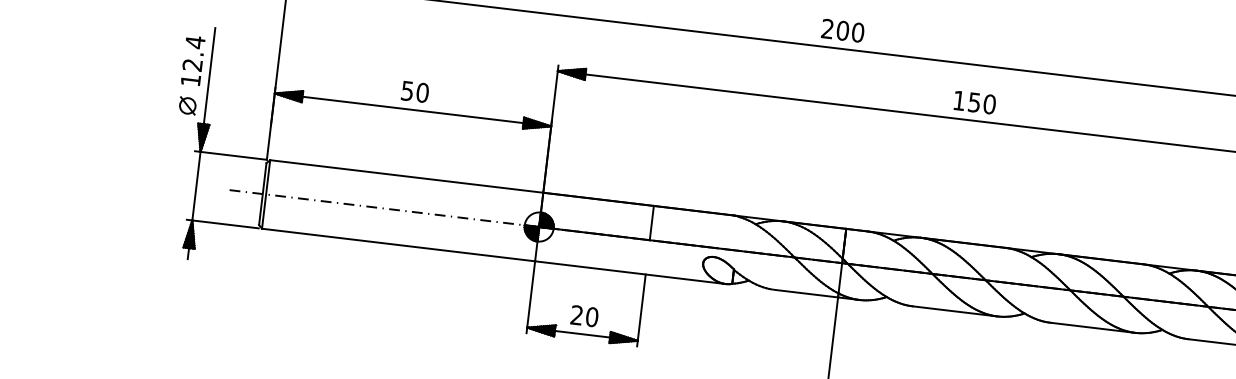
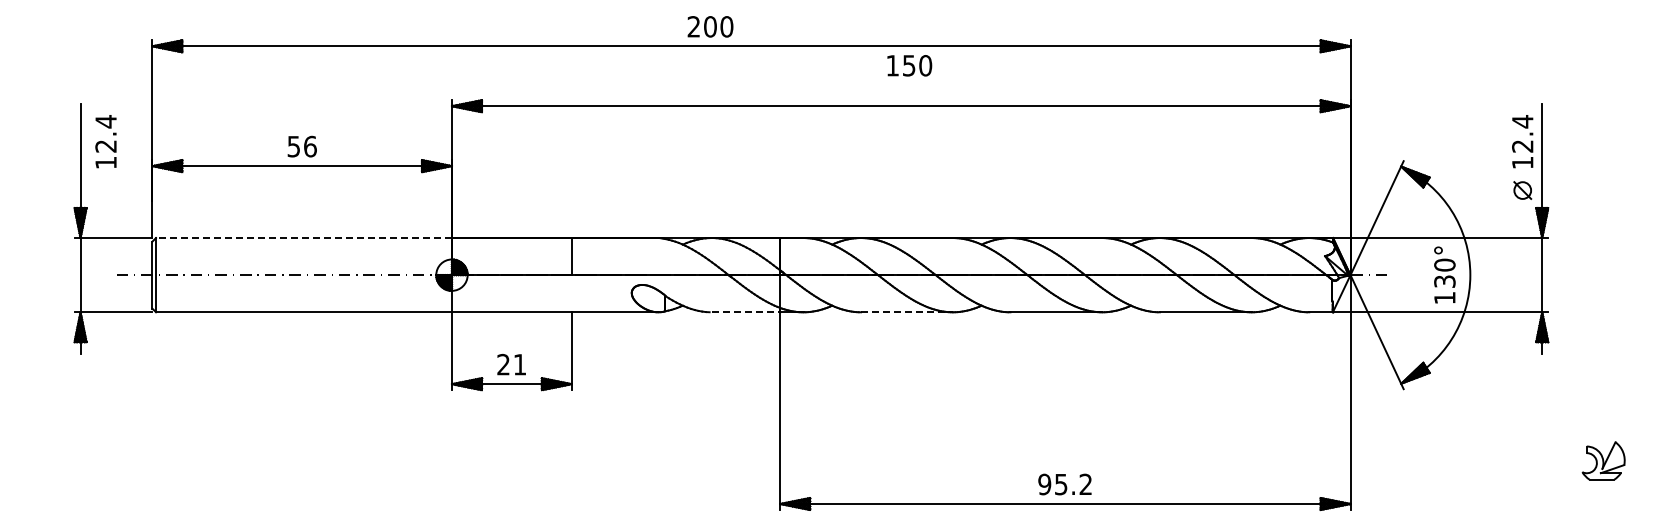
text: (843, 30) -> (710, 26), moved
text: (192, 60) -> (105, 141), moved
text: (422, 92) -> (310, 146), 50 -> 56
text: (974, 102) -> (909, 65), moved
part: (187, 105) -> (60, 190), removed
line: (407, 176) -> (304, 238), solid -> dashed
line: (806, 293) -> (746, 312), solid -> dashed
line: (954, 311) -> (906, 312), solid -> dashed
text: (591, 316) -> (519, 364), 20 -> 21

